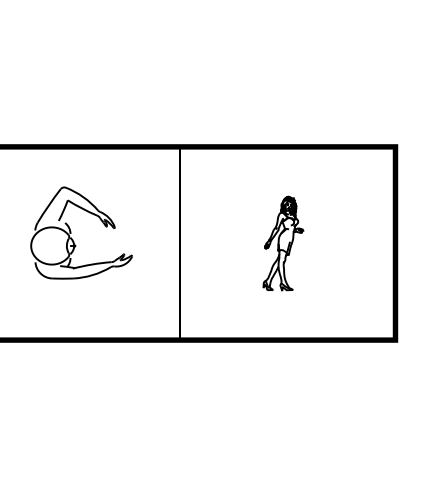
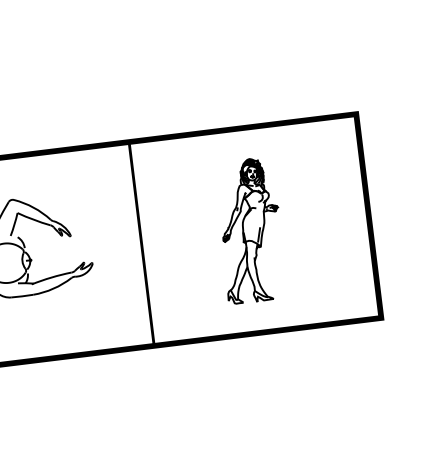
part: (283, 243) -> (250, 230), size x1.43

